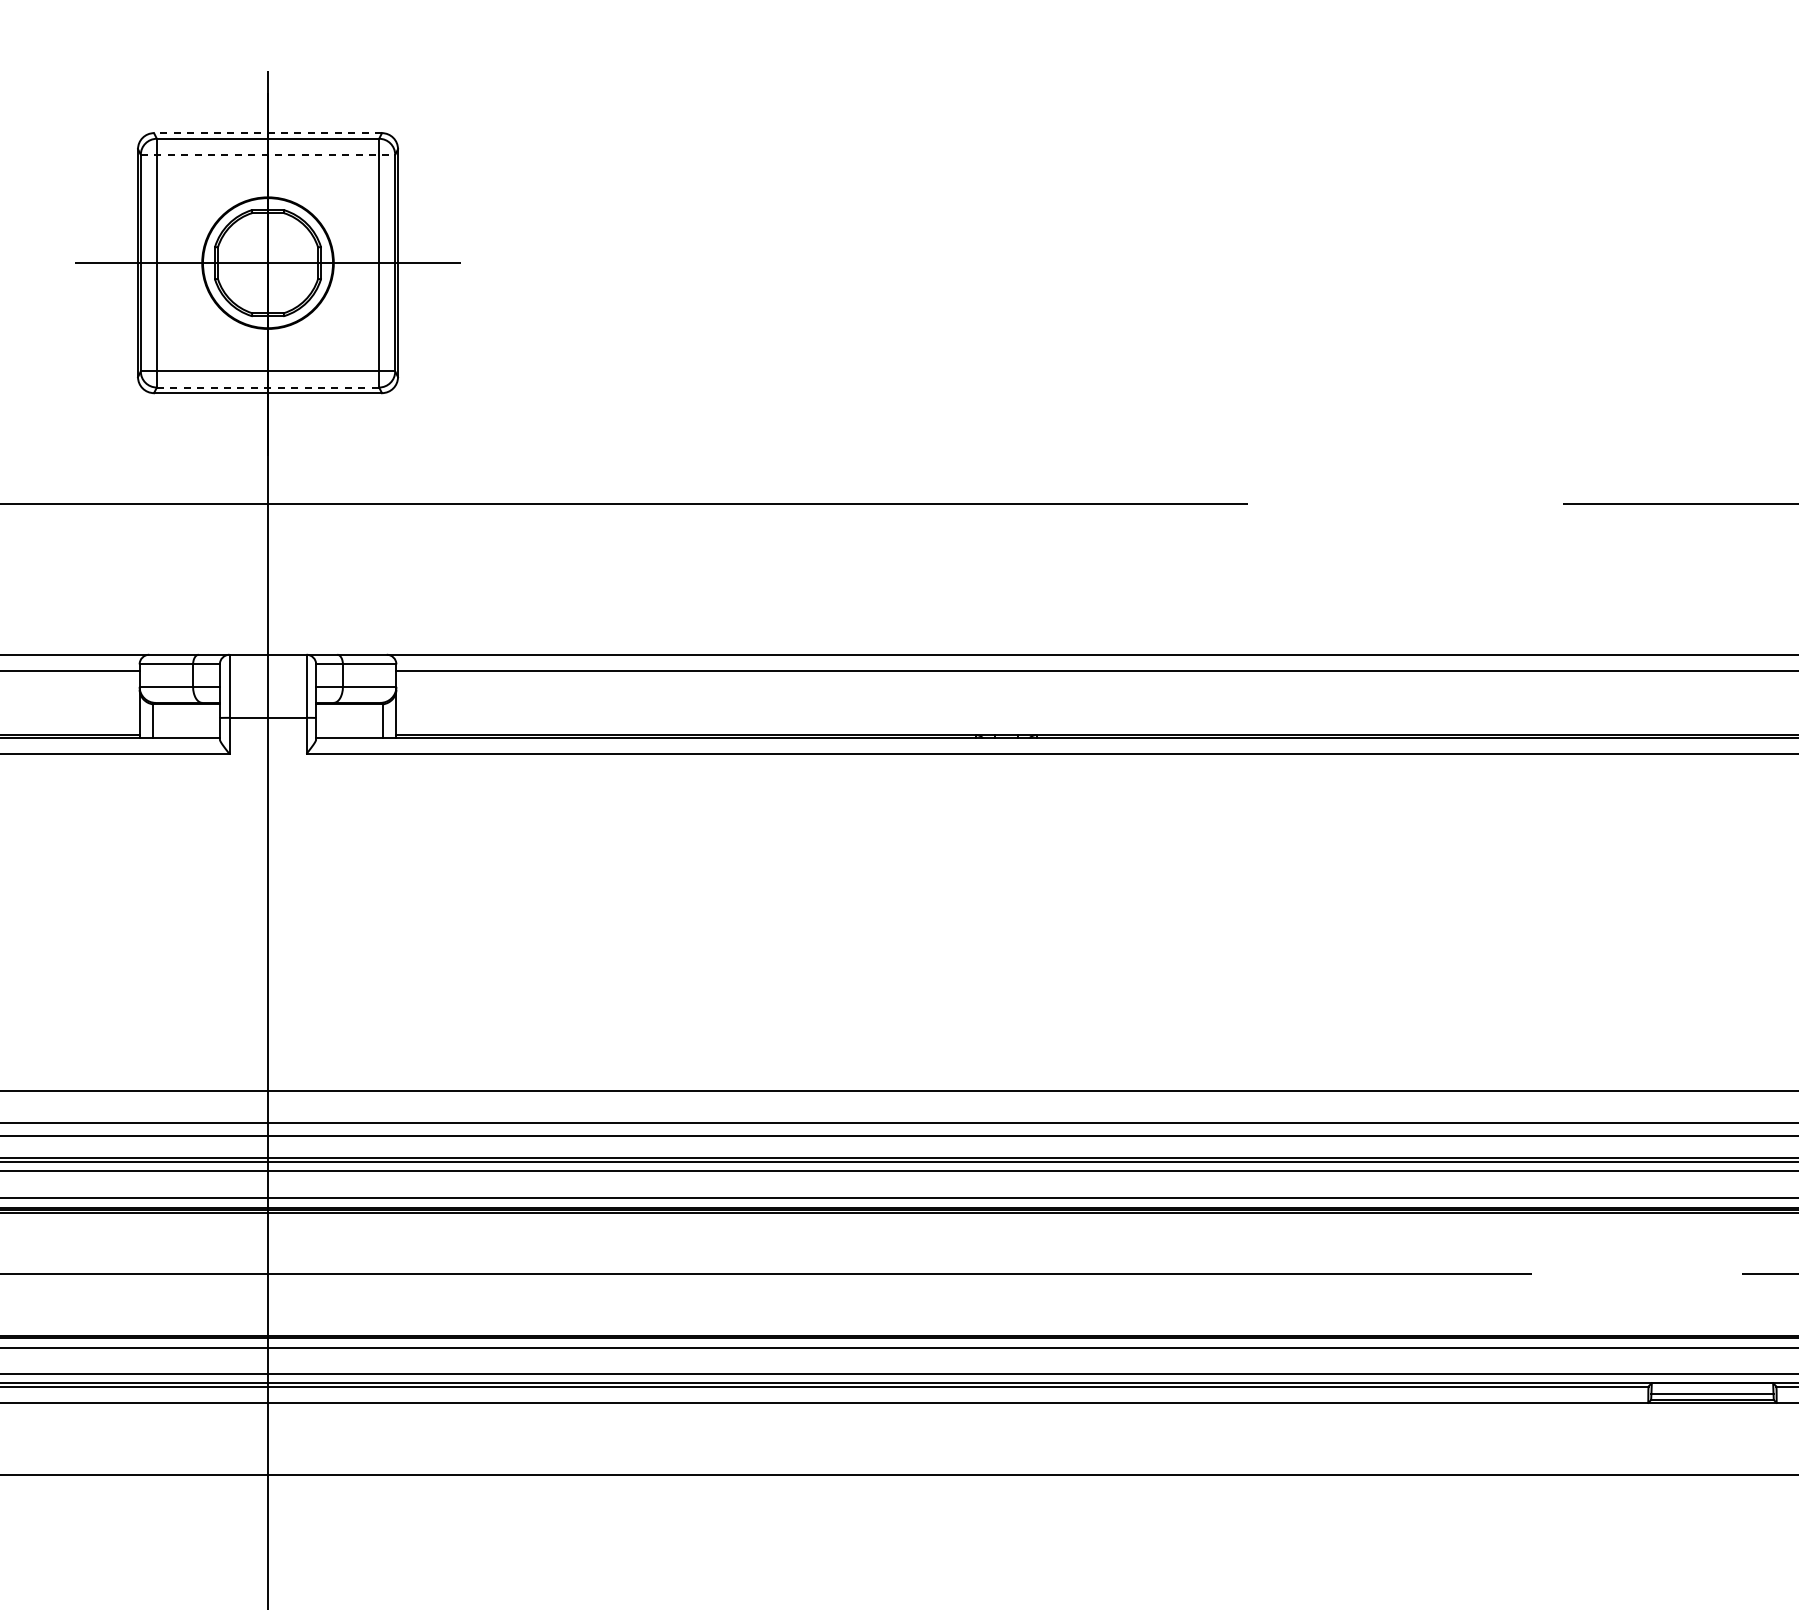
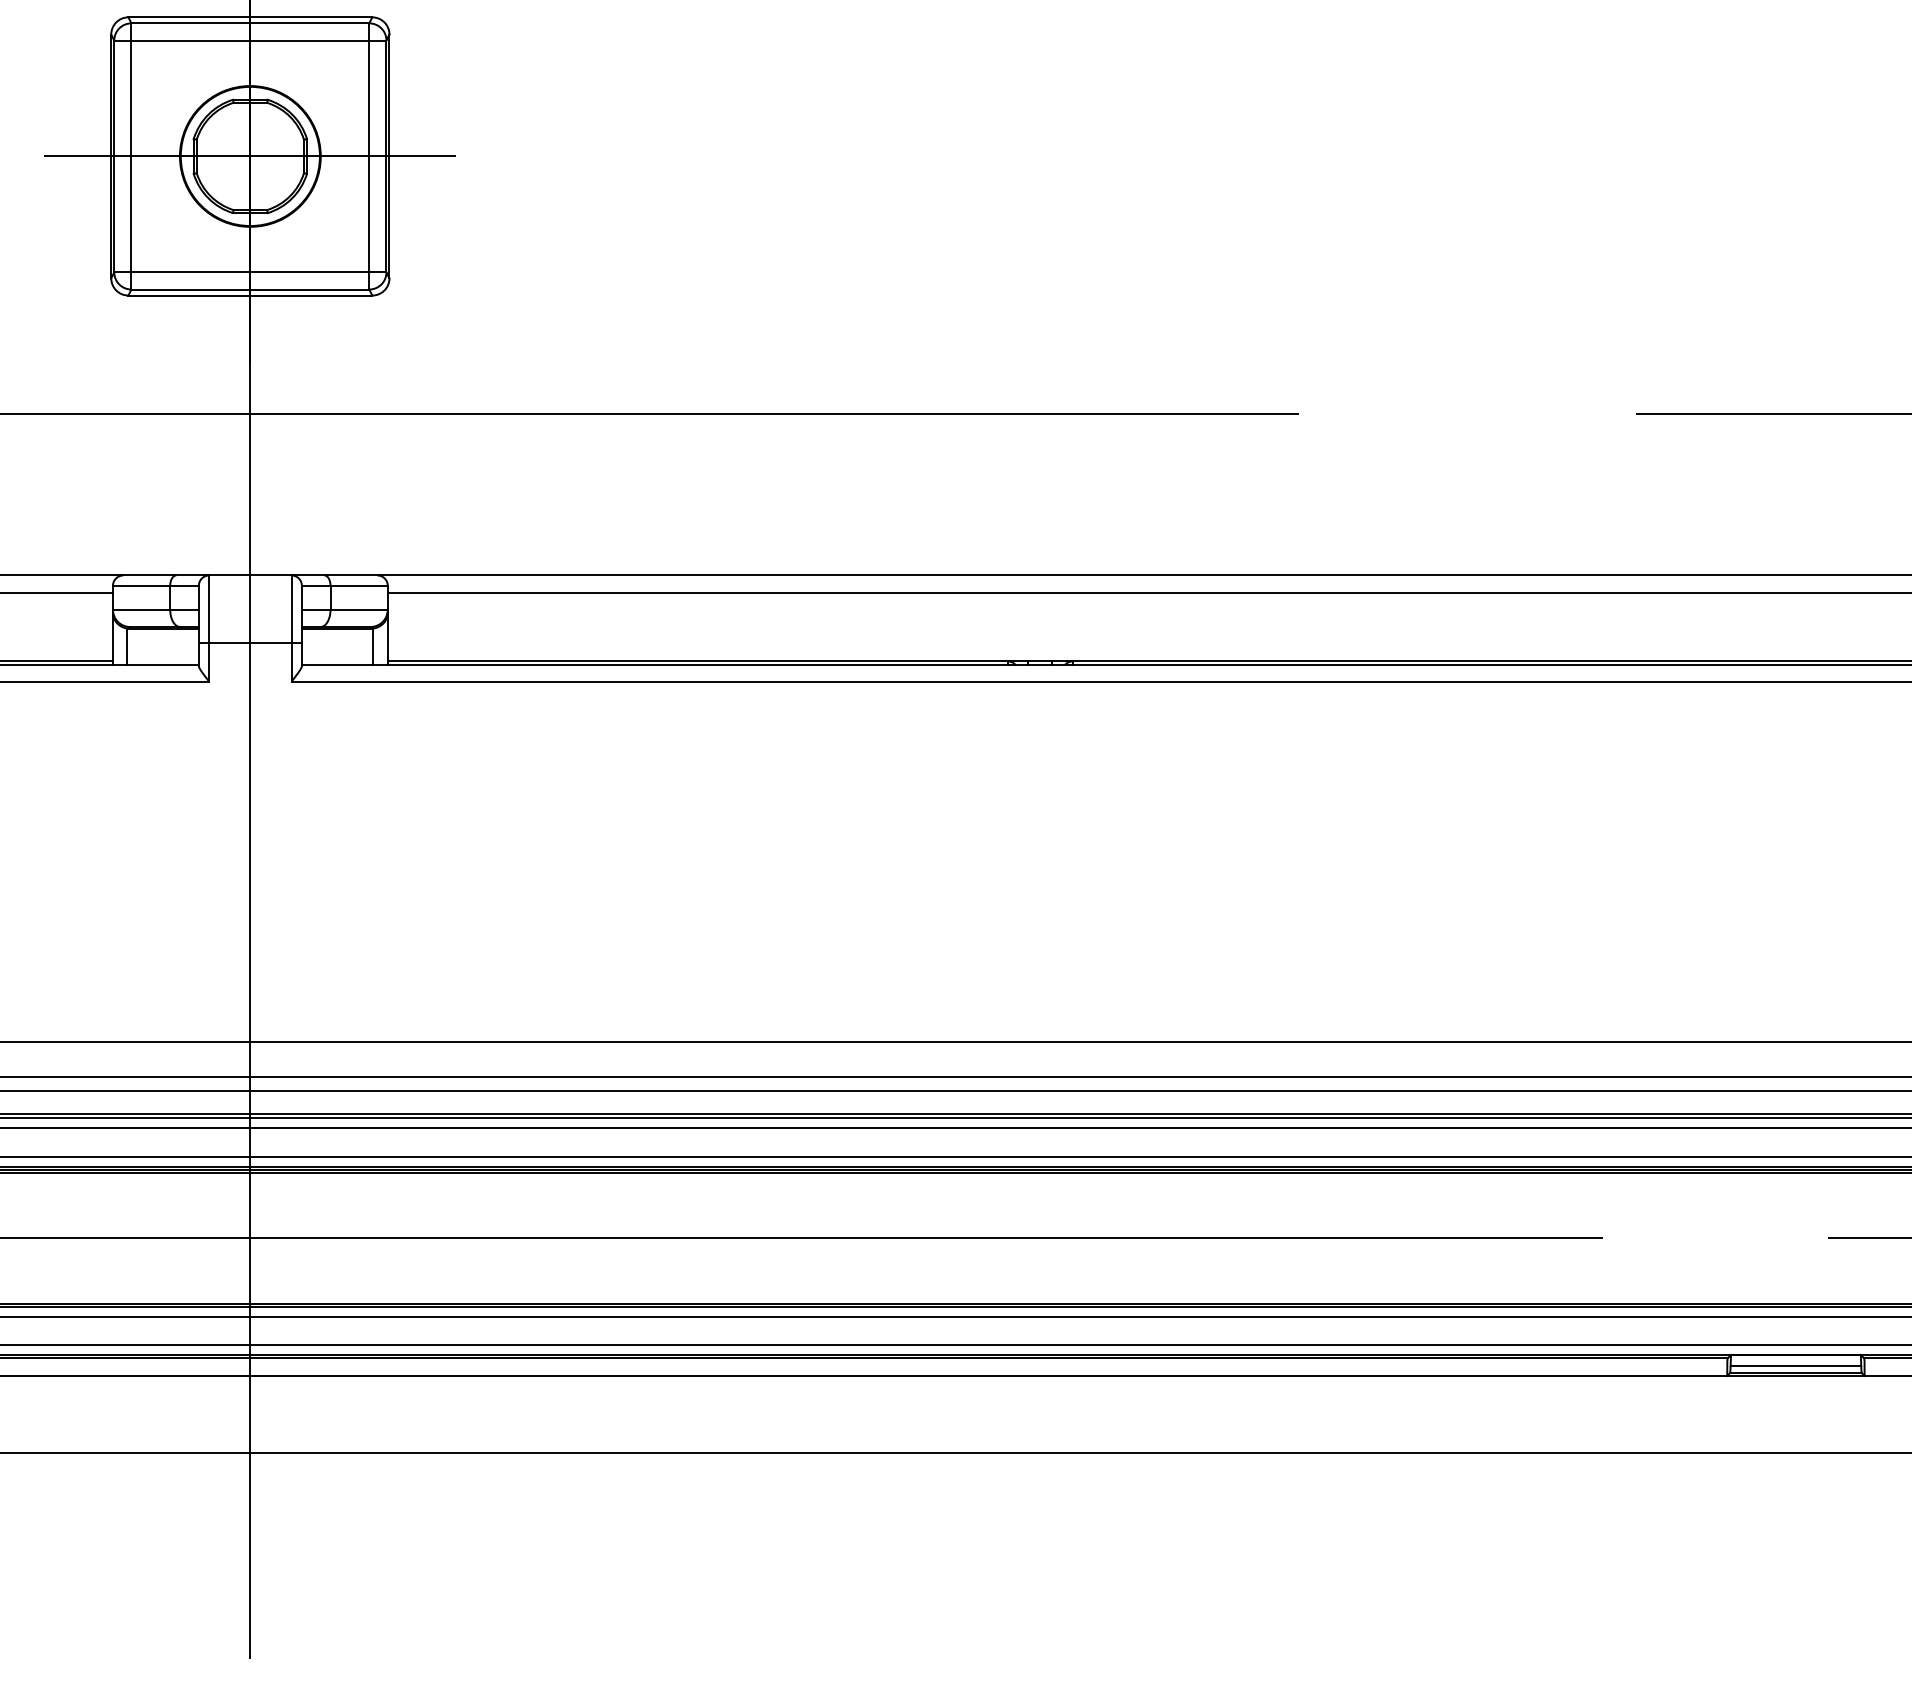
line: (268, 133) -> (250, 17), dashed -> solid
line: (268, 154) -> (250, 40), dashed -> solid
line: (268, 387) -> (250, 289), dashed -> solid

